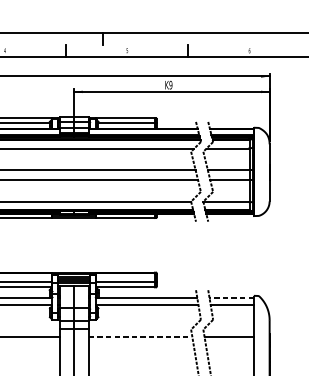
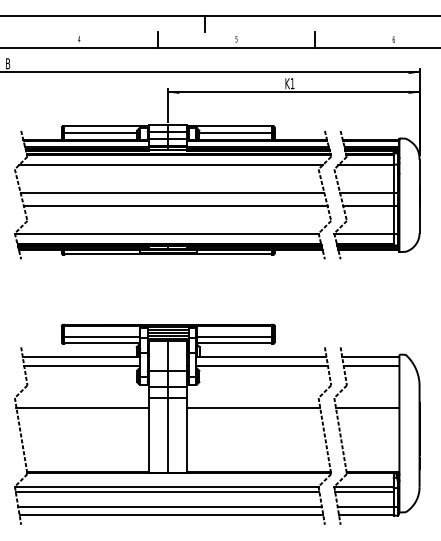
text: (170, 85) -> (292, 83), K9 -> K1
line: (231, 297) -> (370, 356), dashed -> solid
line: (140, 336) -> (253, 407), dashed -> solid

